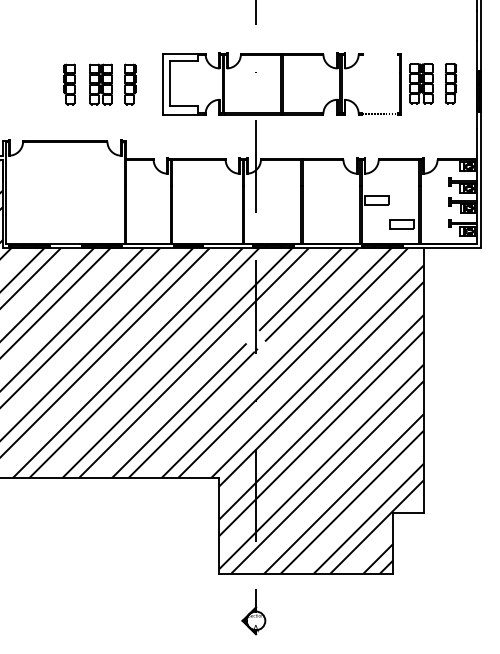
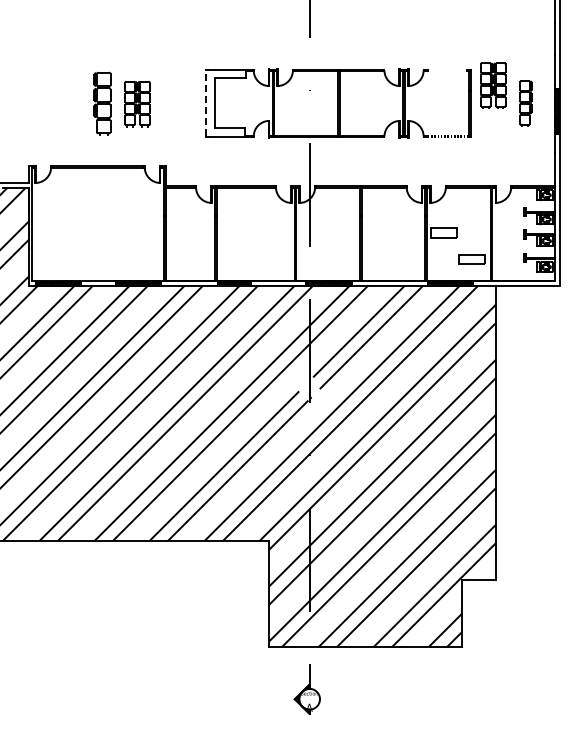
line: (163, 83) -> (206, 102), solid -> dashed
part: (421, 84) -> (493, 85), moved
part: (69, 85) -> (102, 104), size x1.4
part: (129, 85) -> (169, 104), removed

